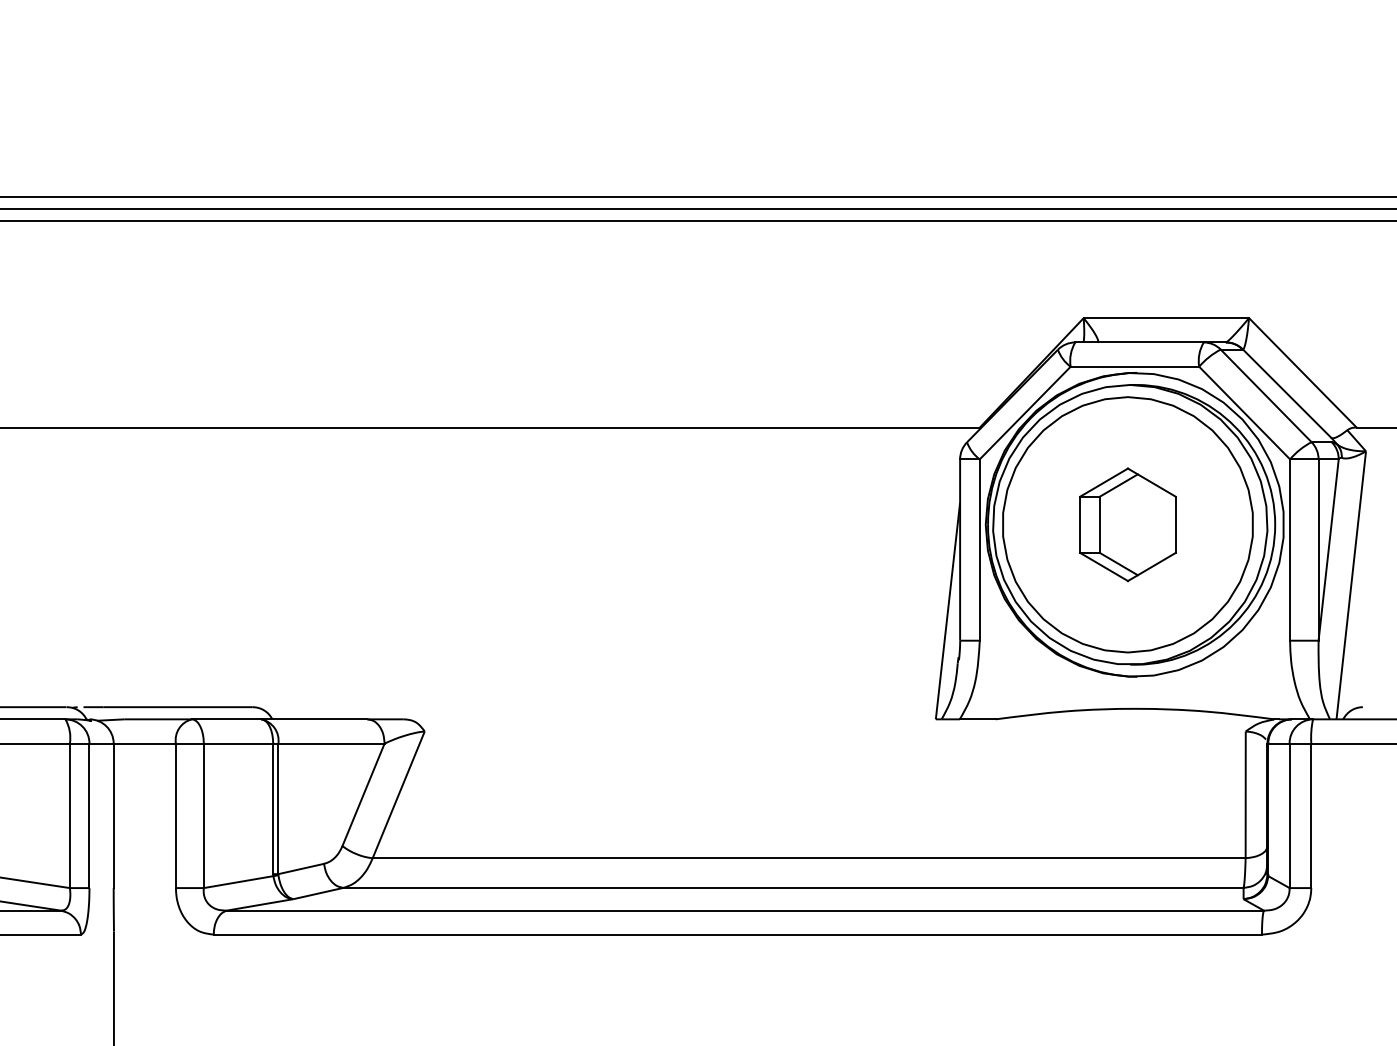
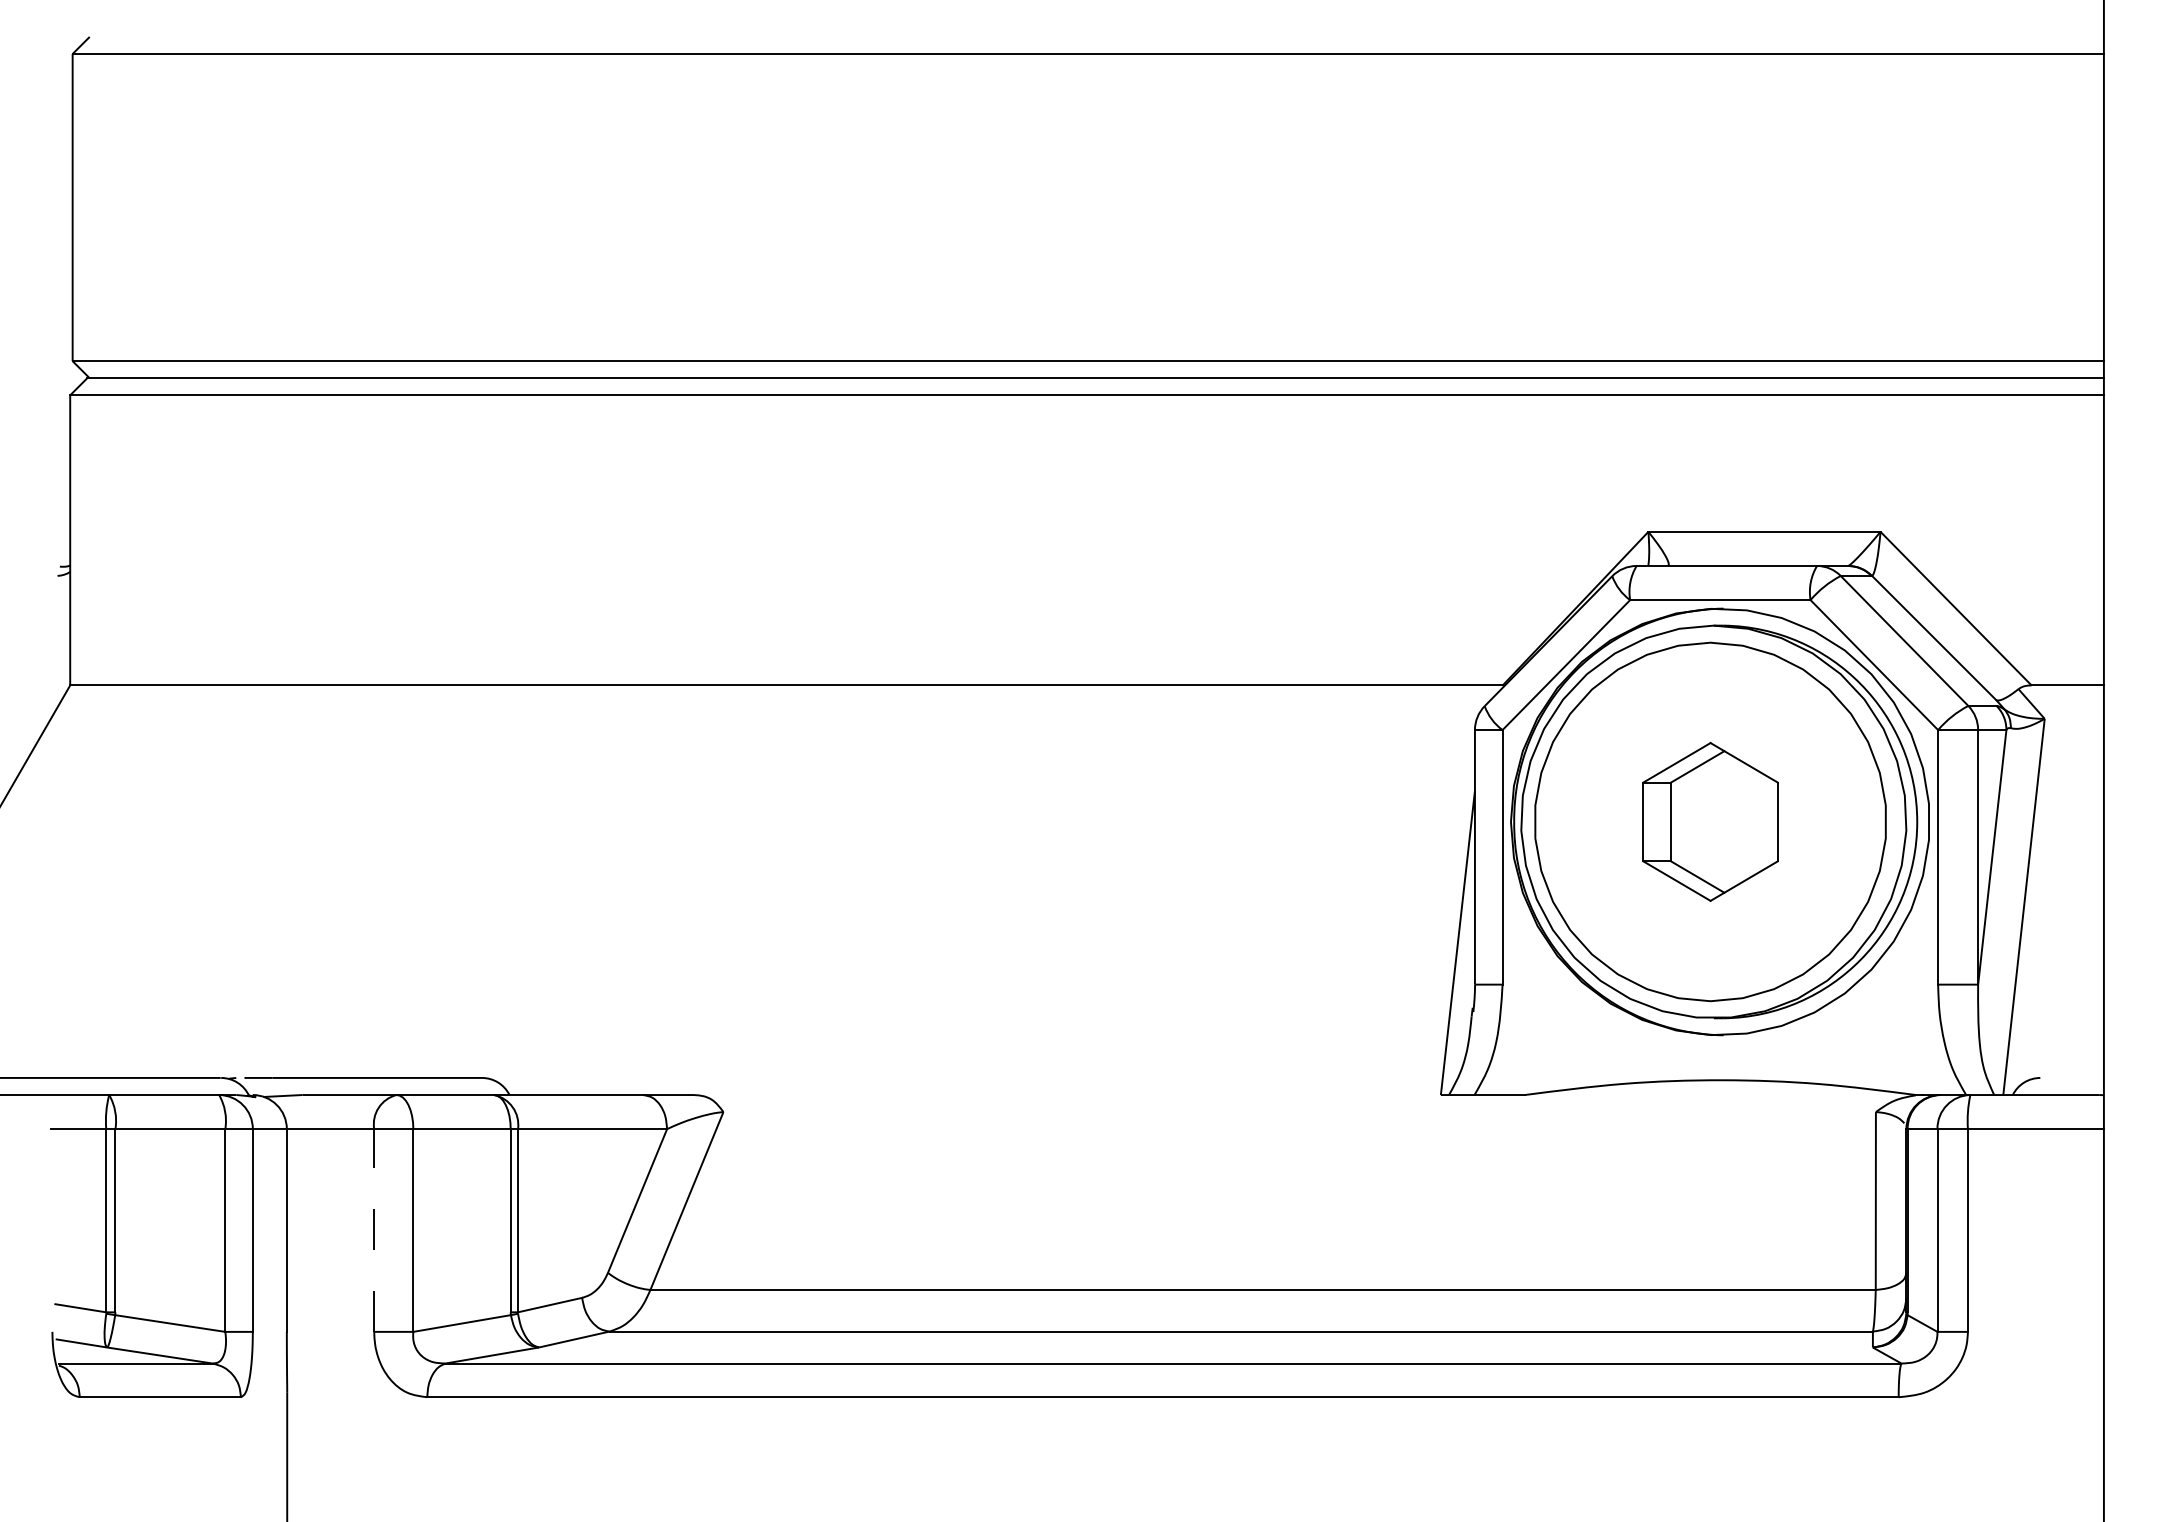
line: (176, 815) -> (374, 1230), solid -> dashed

